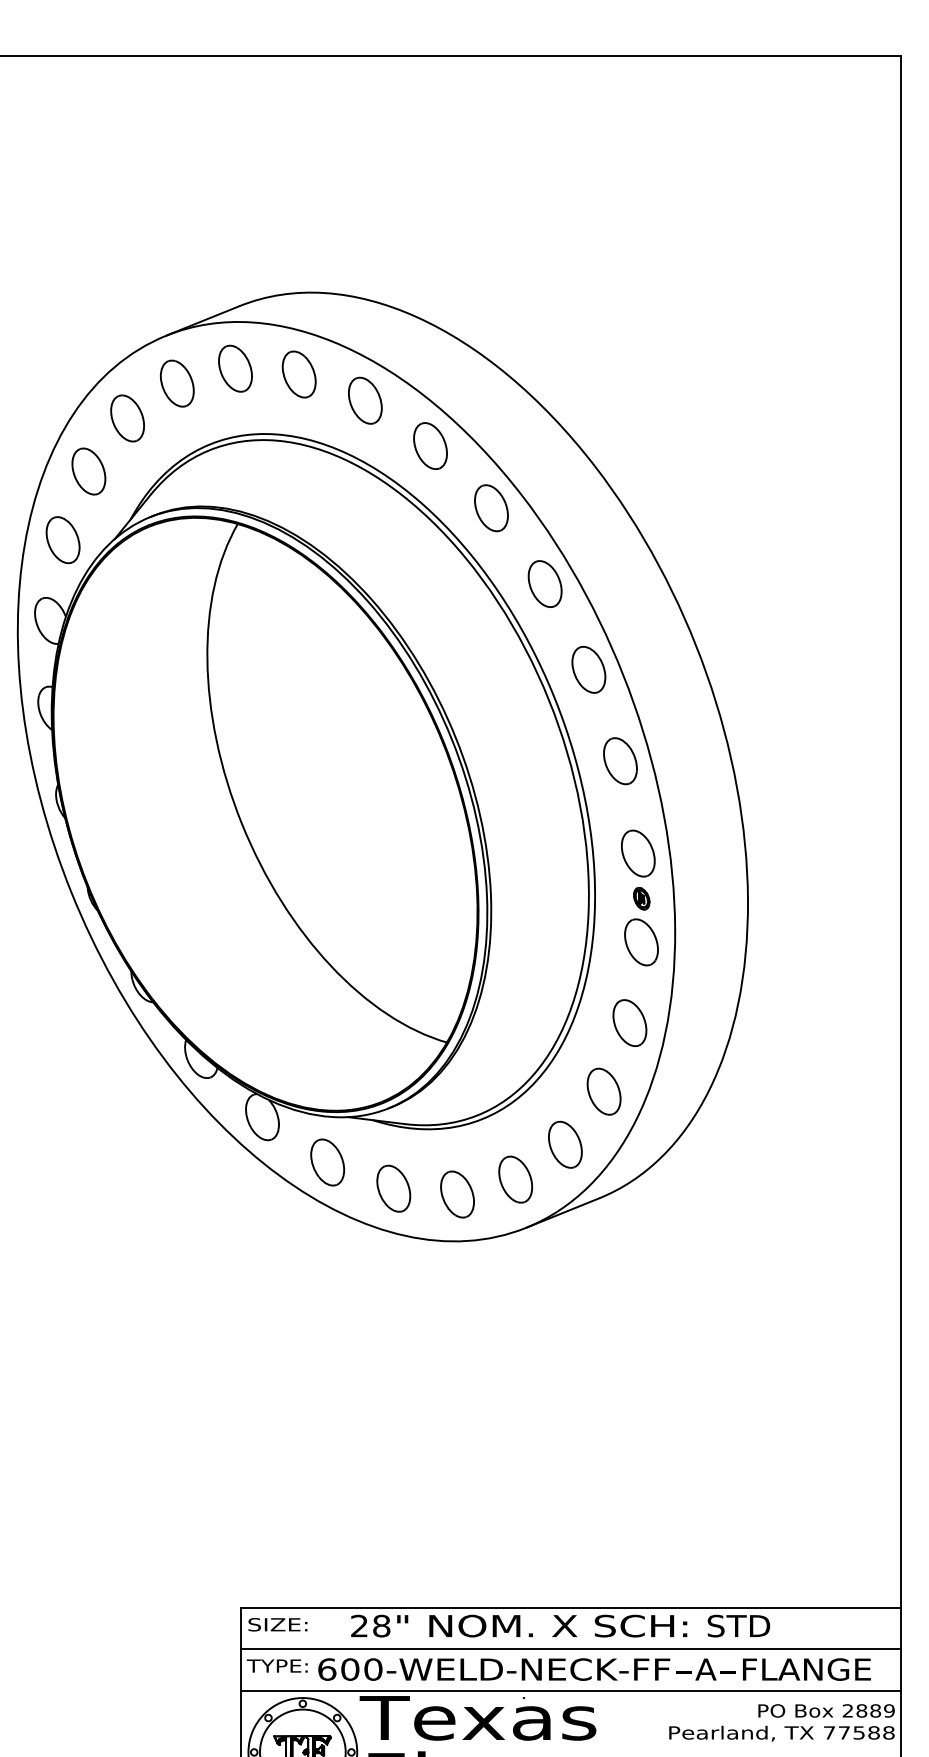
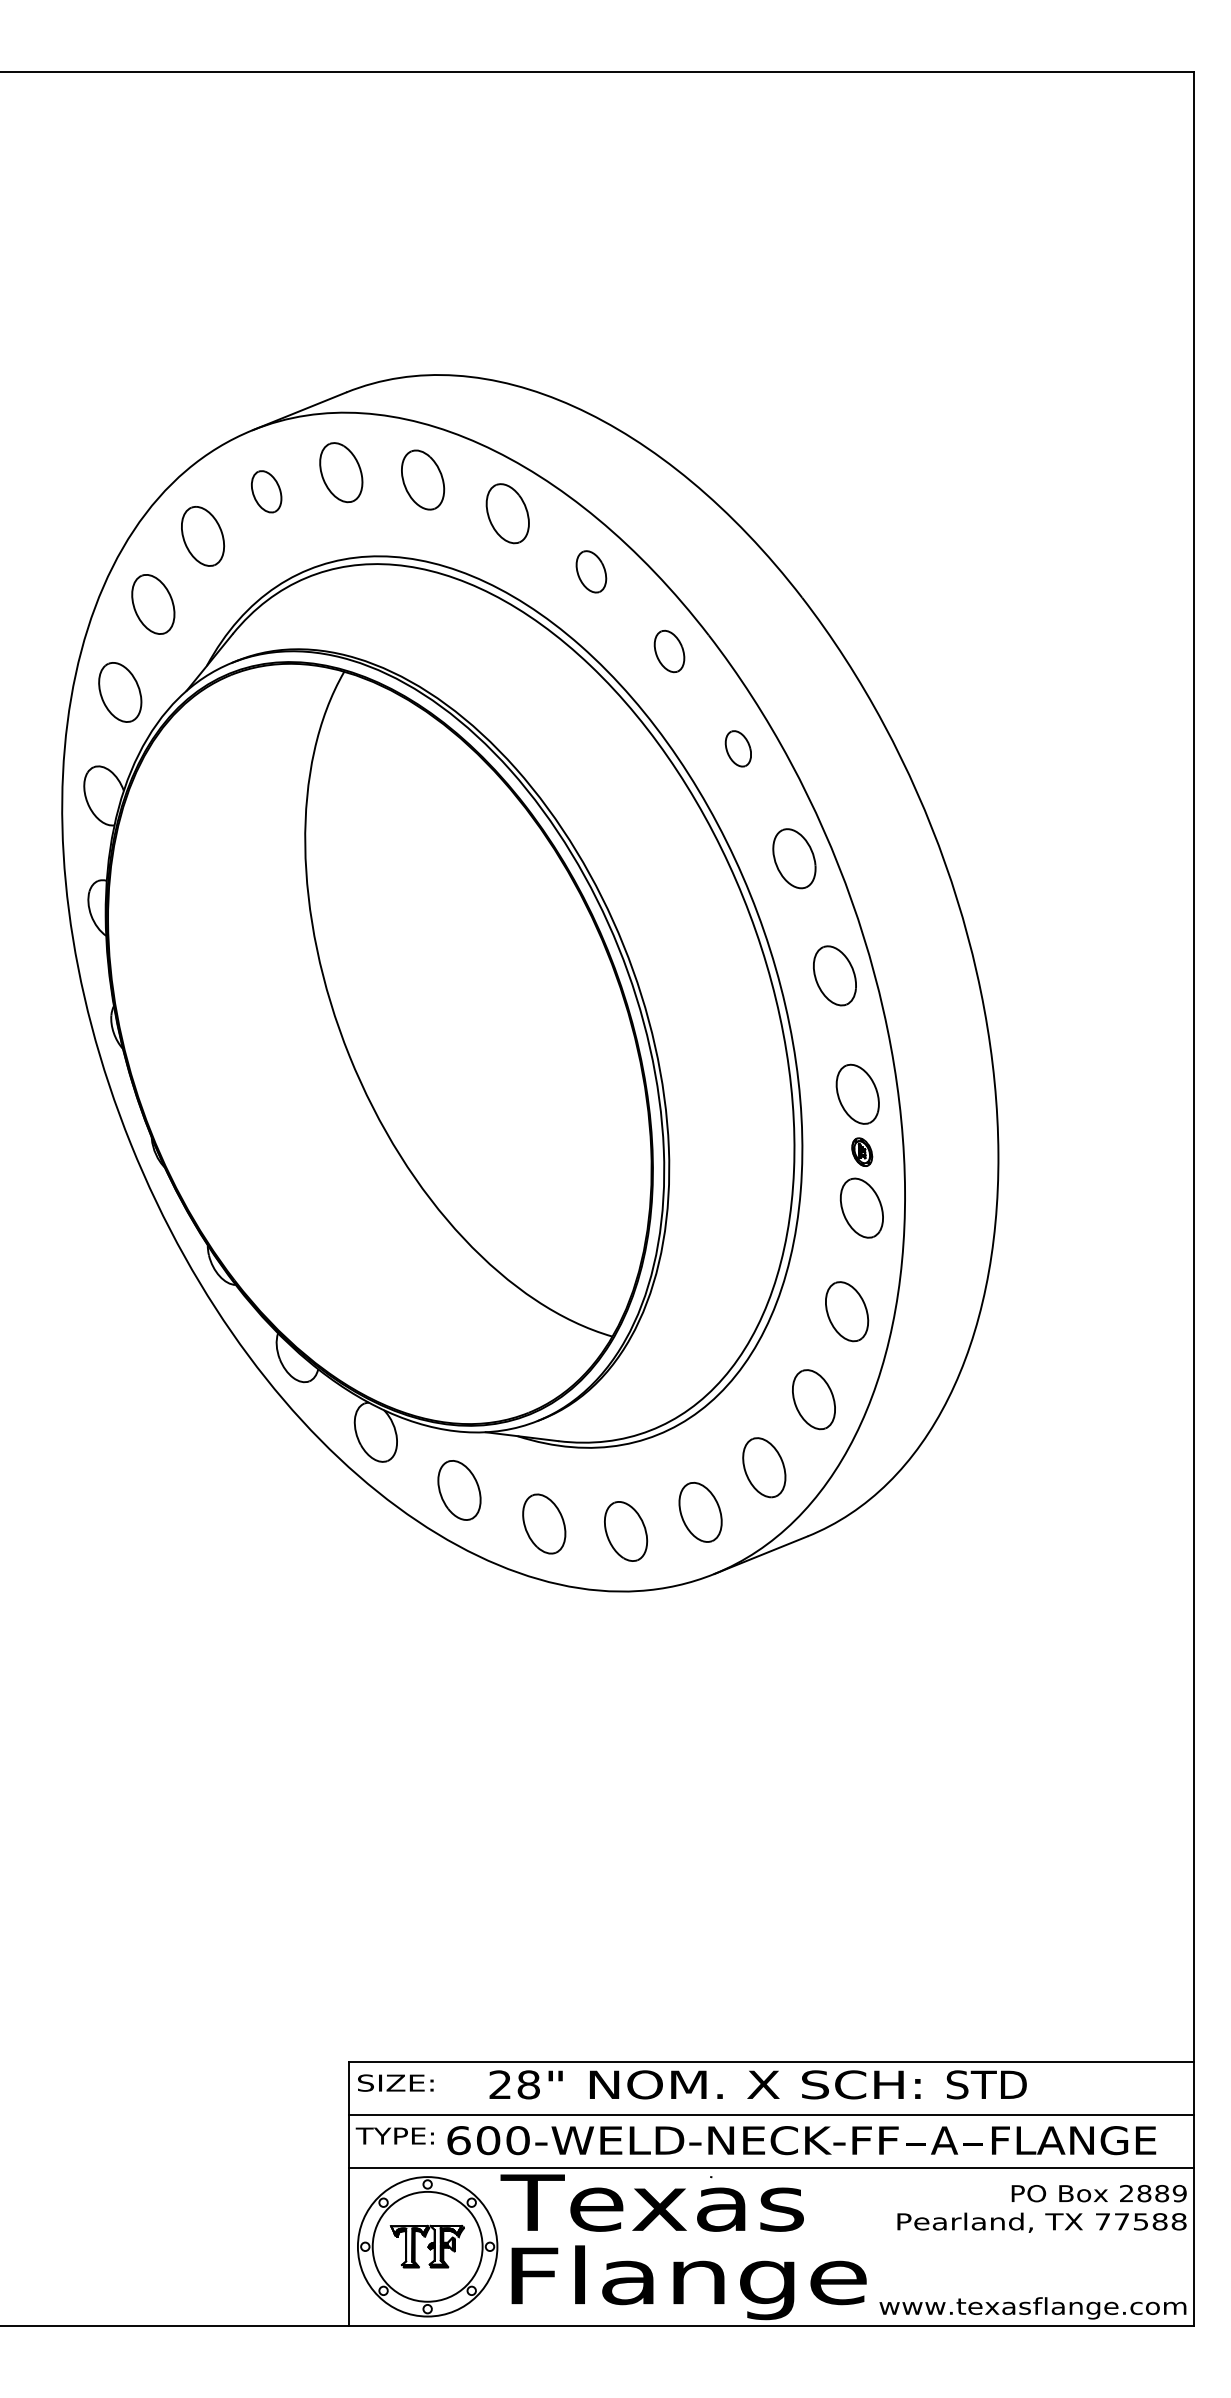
part: (177, 383) -> (266, 491), size x0.7
part: (430, 445) -> (591, 571), size x0.7
part: (491, 508) -> (669, 651), size x0.7
part: (545, 583) -> (738, 748), size x0.6

